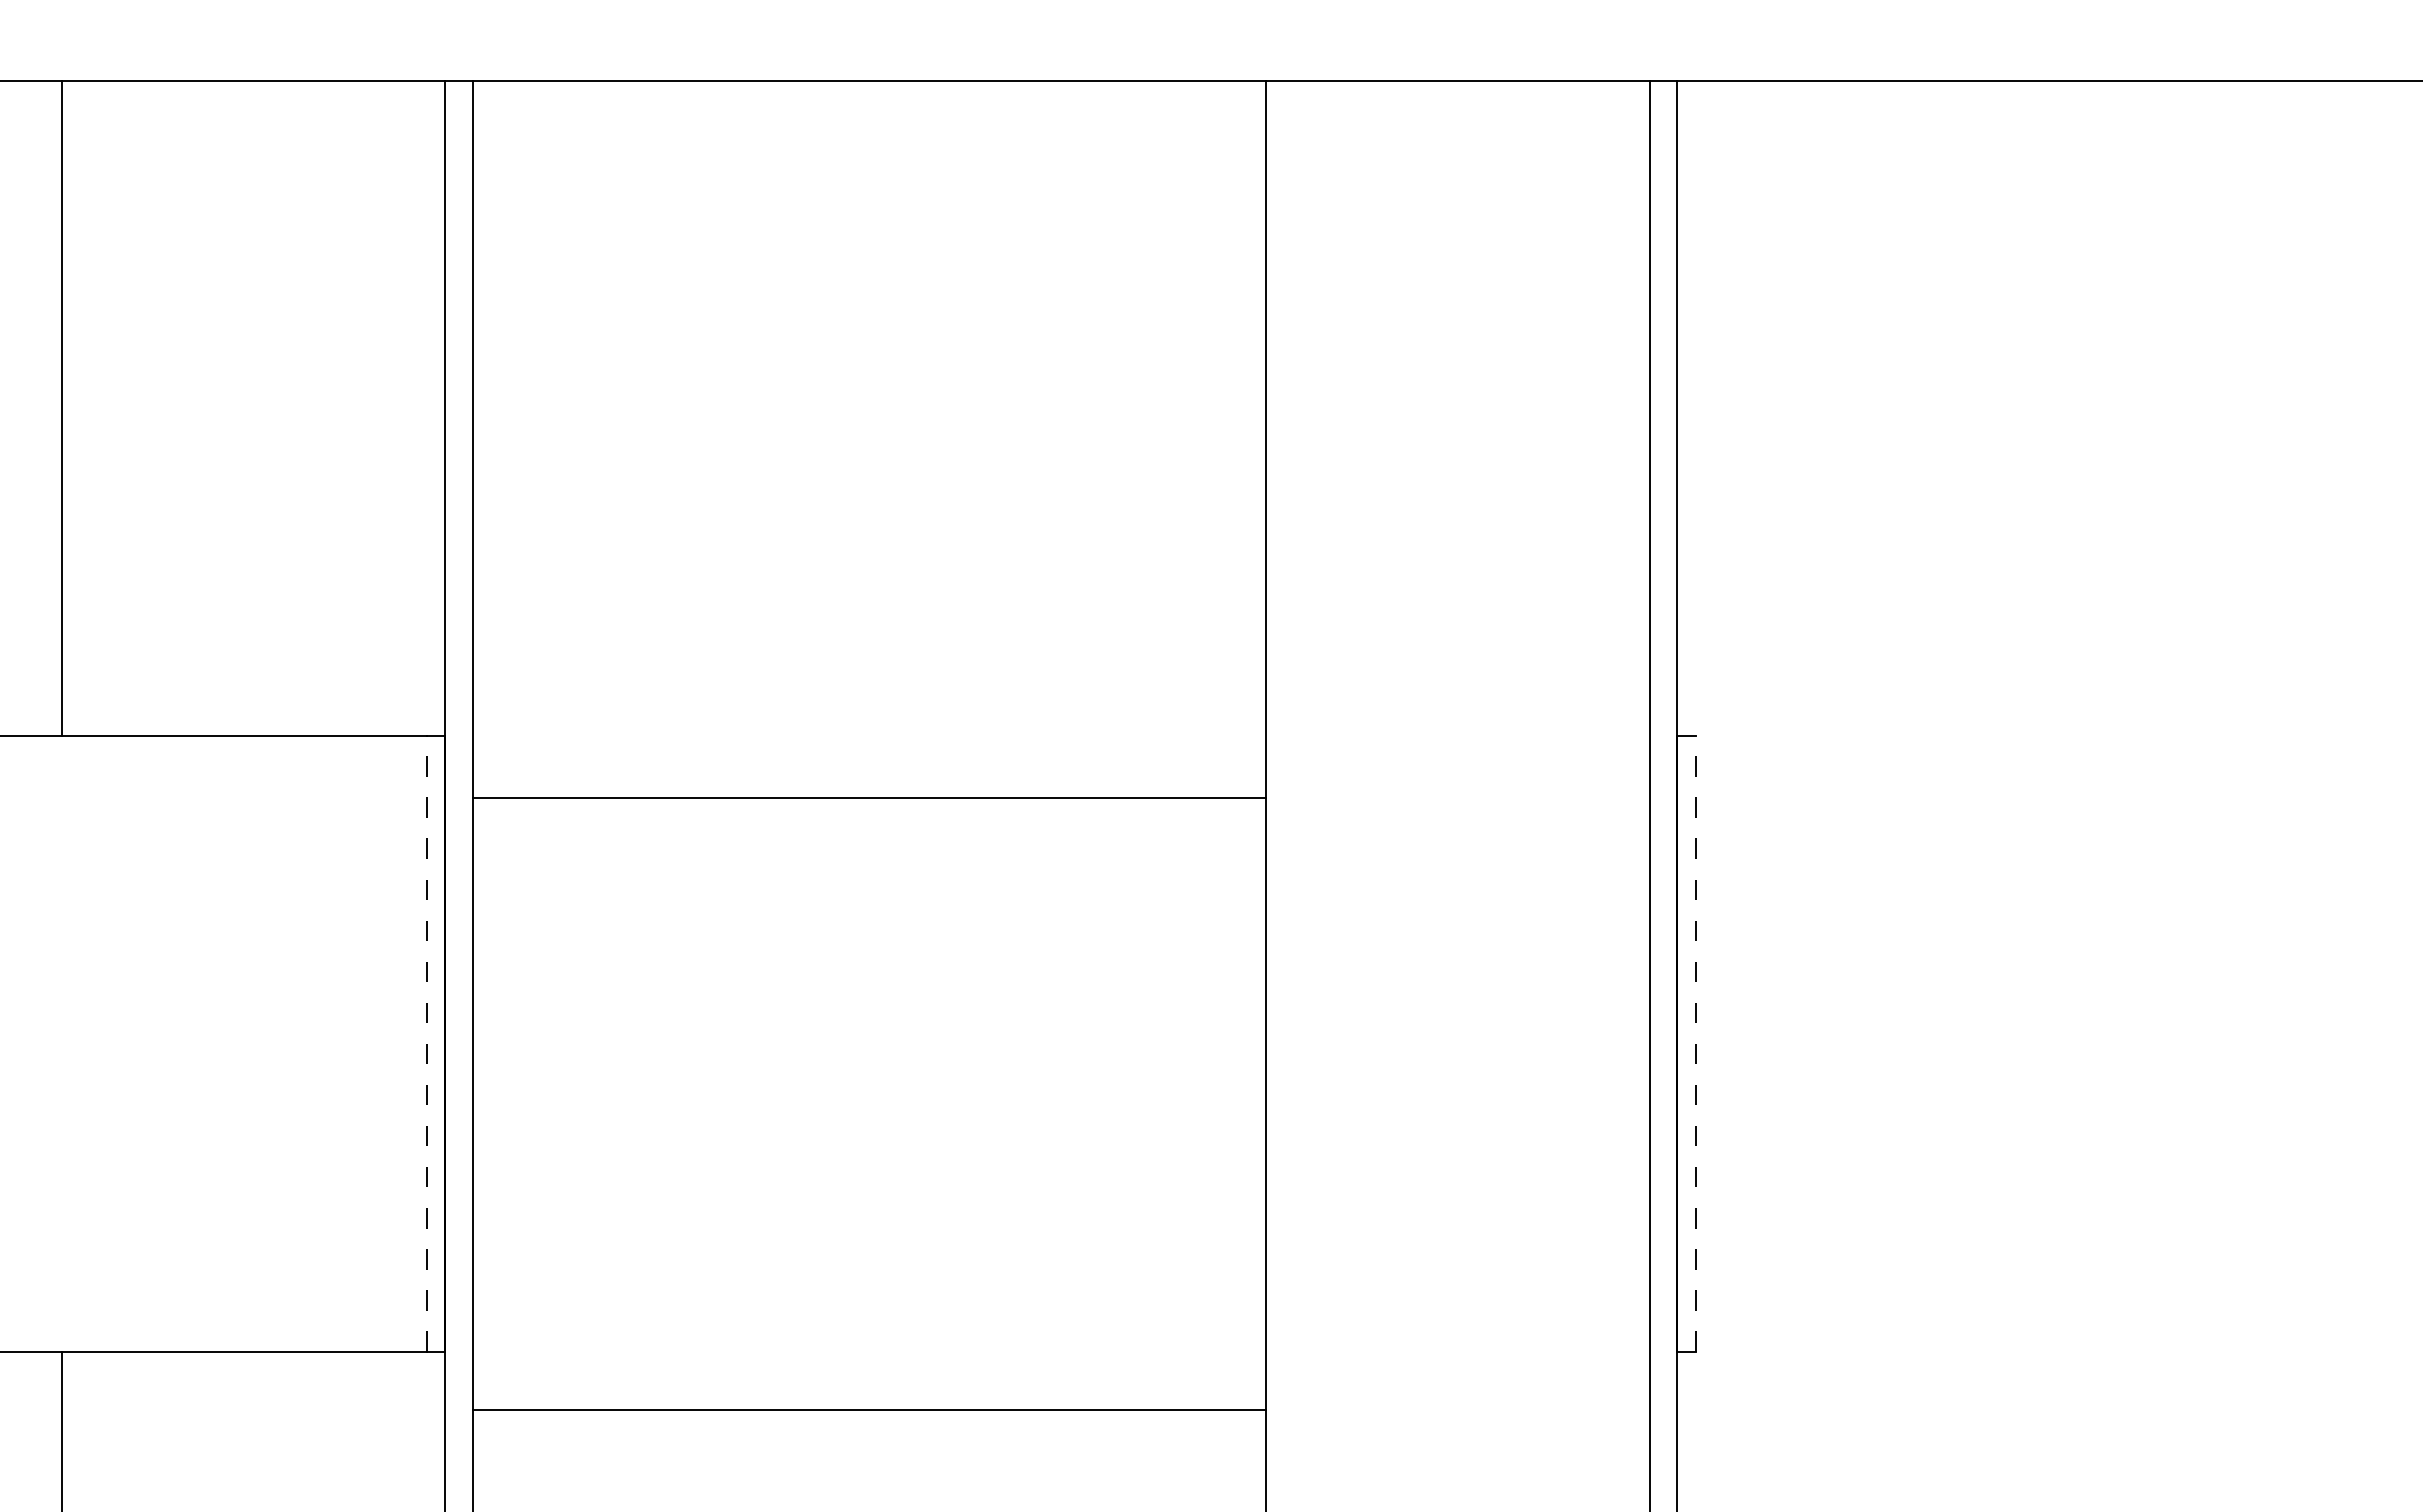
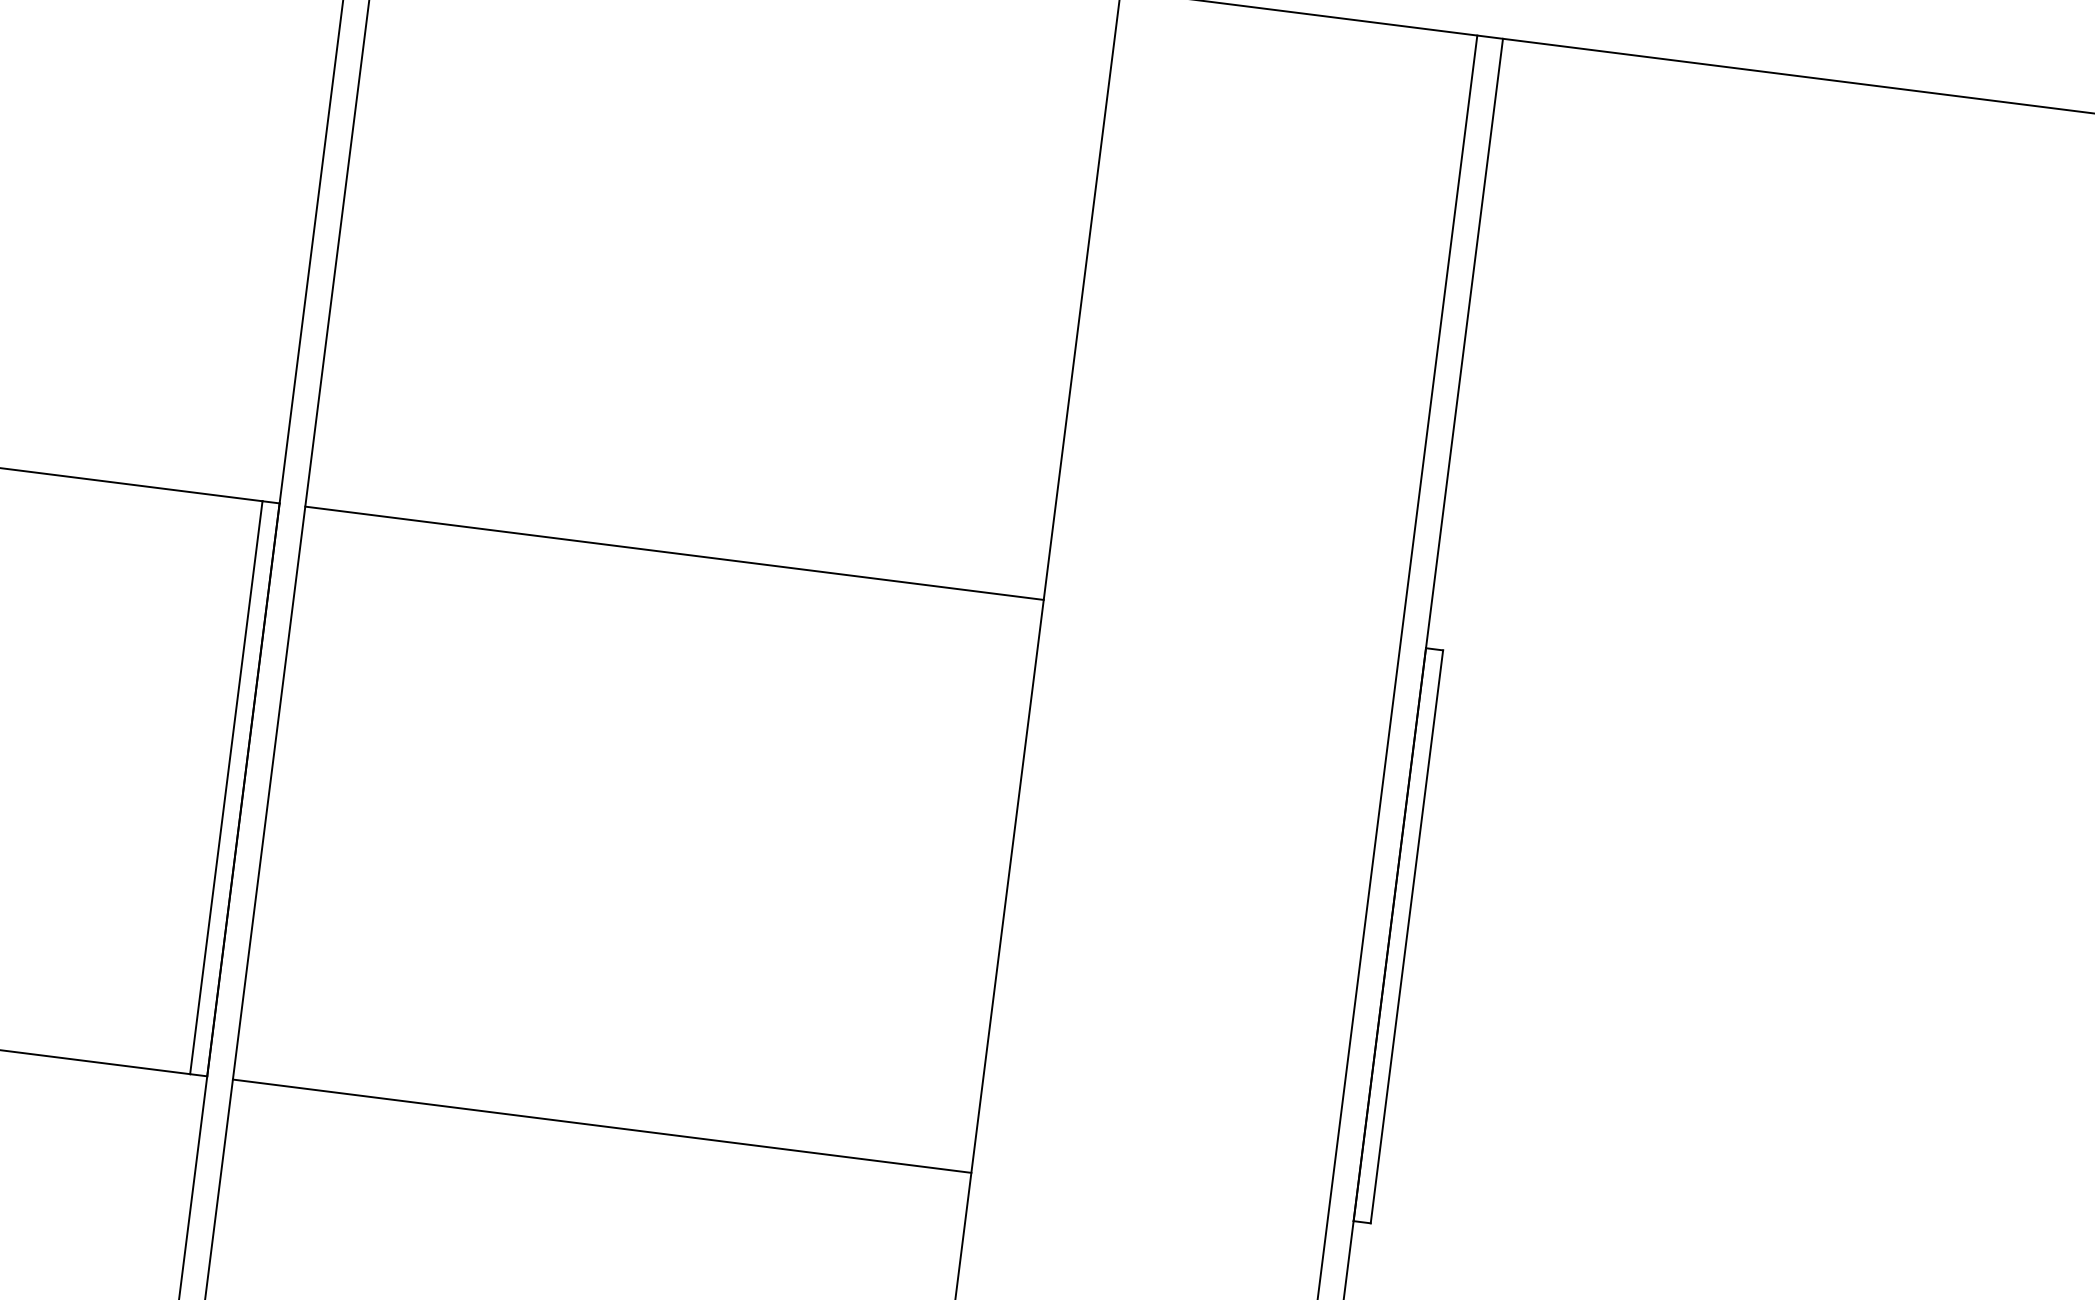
line: (869, 797) -> (674, 552), moved
line: (426, 1043) -> (226, 787), dashed -> solid
line: (1695, 1043) -> (1406, 936), dashed -> solid
line: (869, 1409) -> (602, 1126), moved

